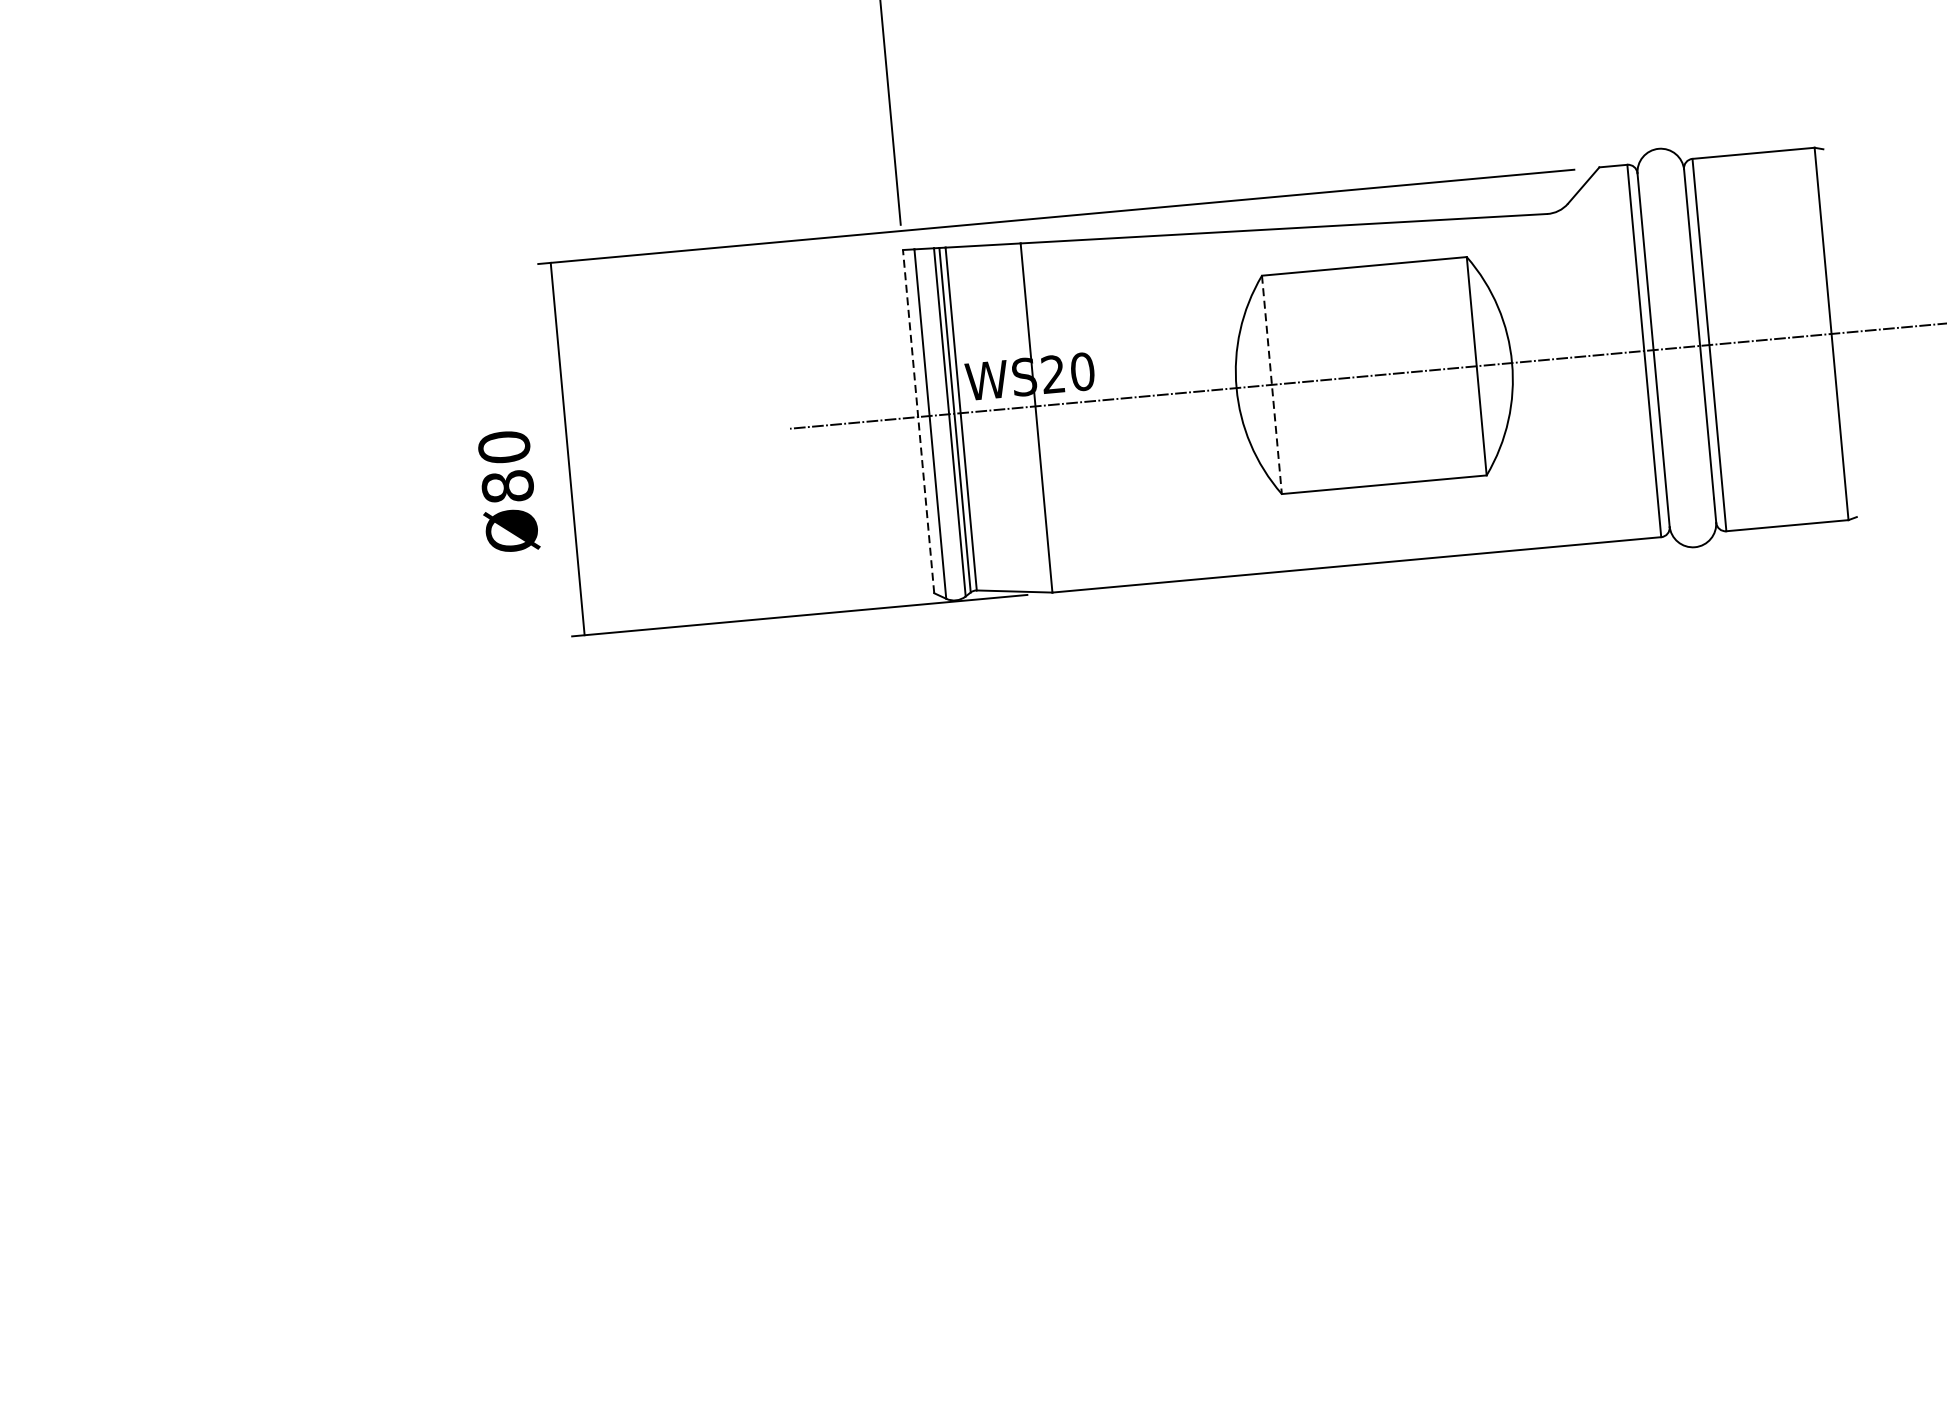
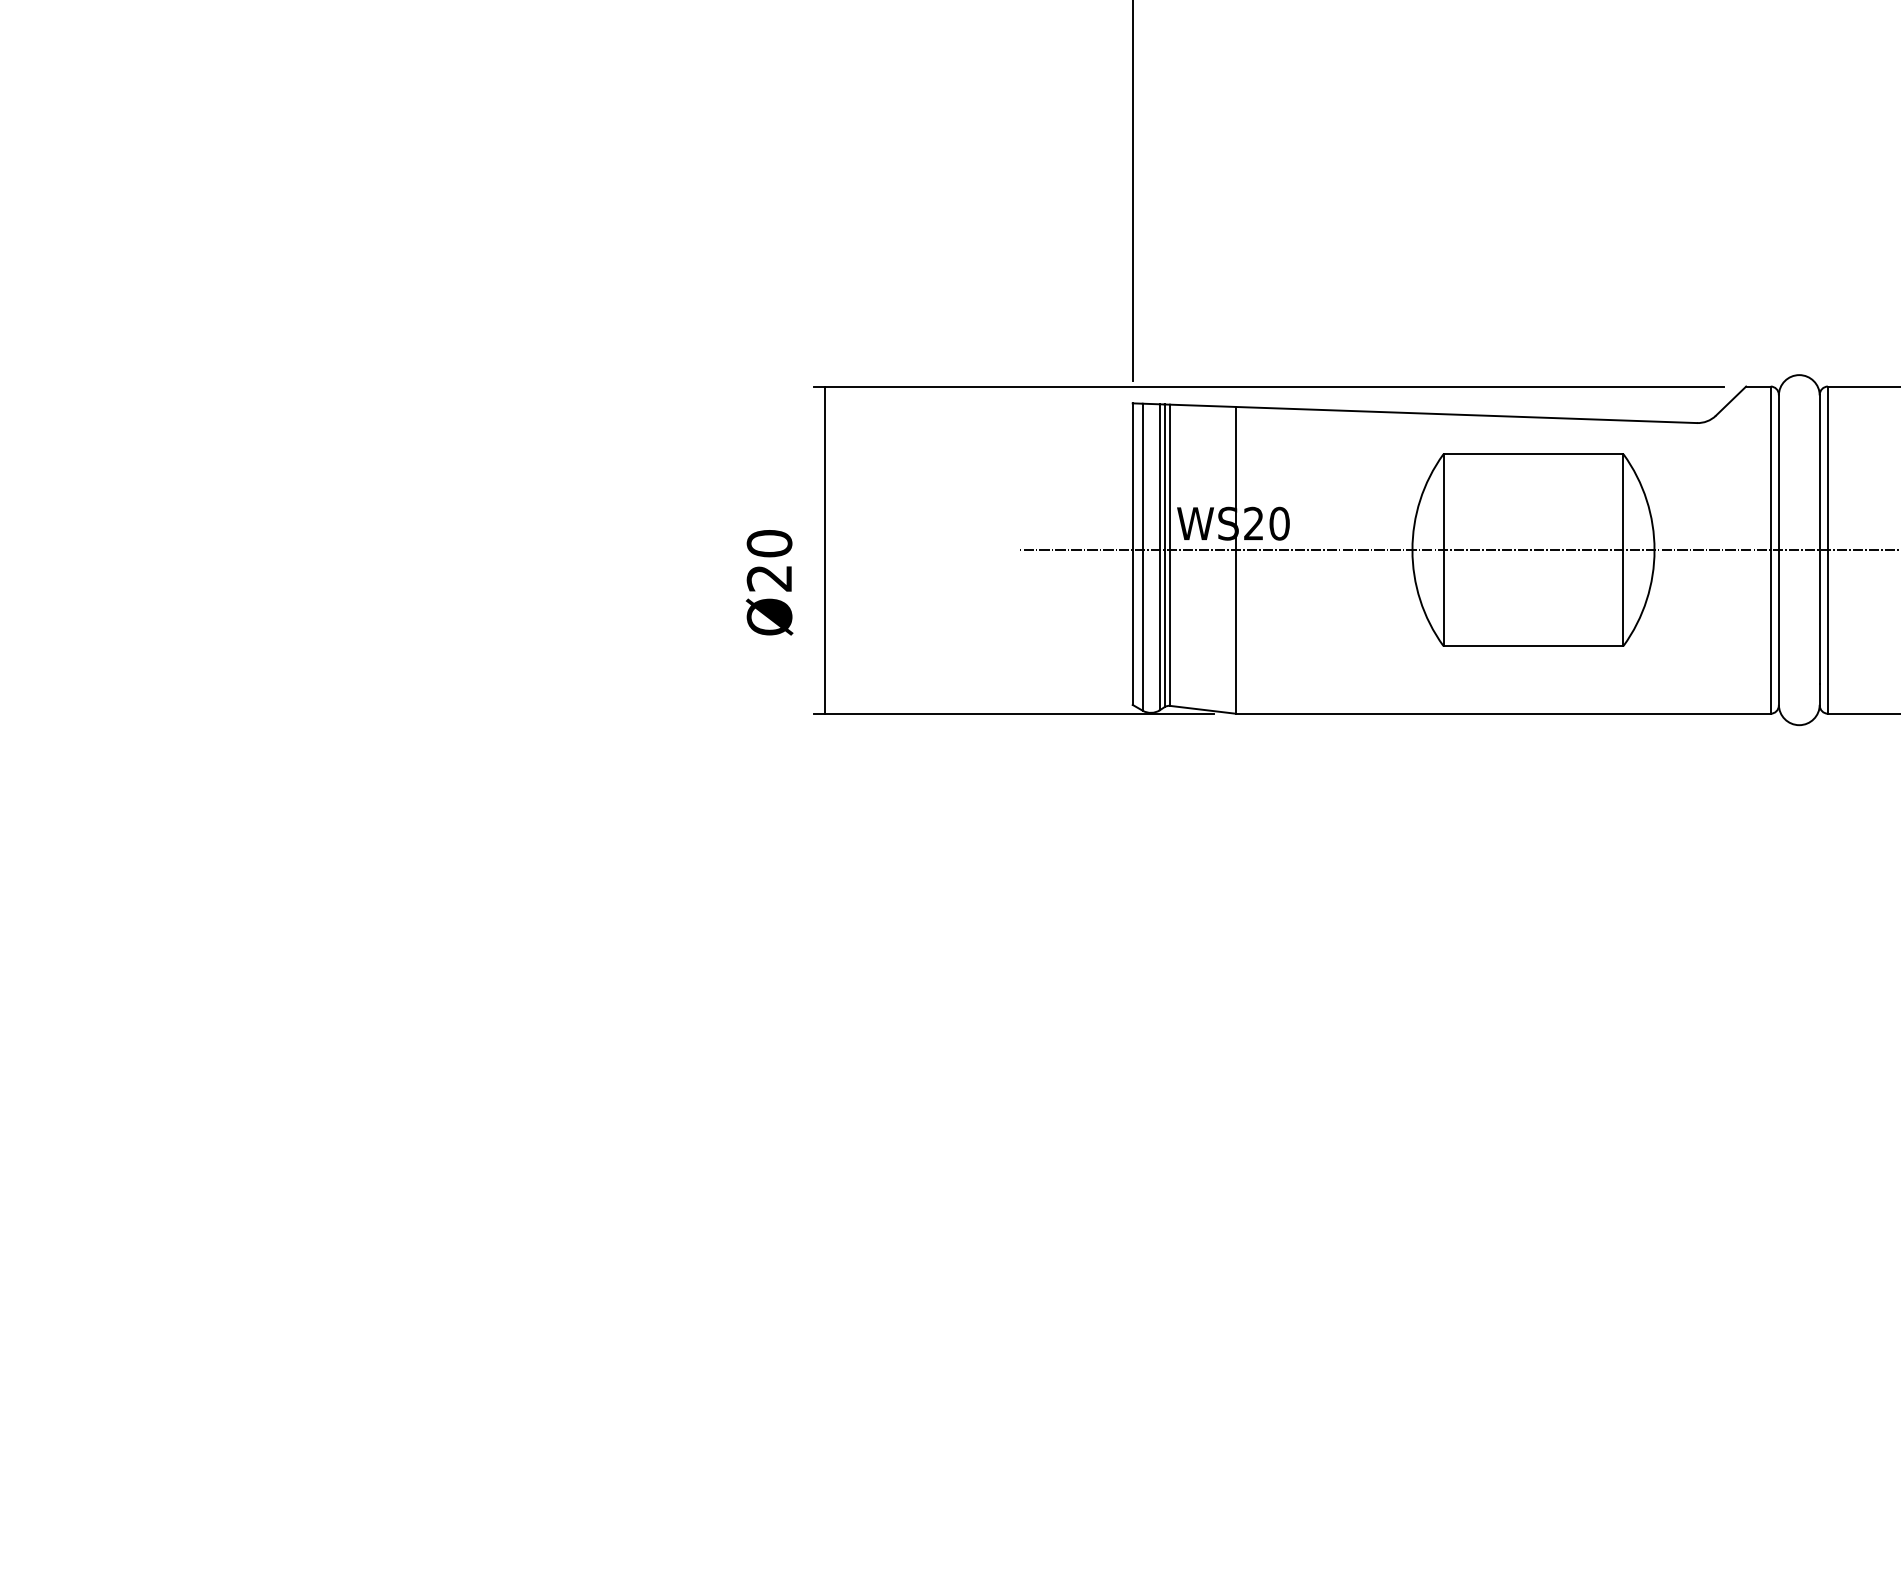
line: (1271, 385) -> (1443, 550), dashed -> solid
line: (918, 422) -> (1132, 554), dashed -> solid
text: (507, 485) -> (769, 577), Ø80 -> Ø20

